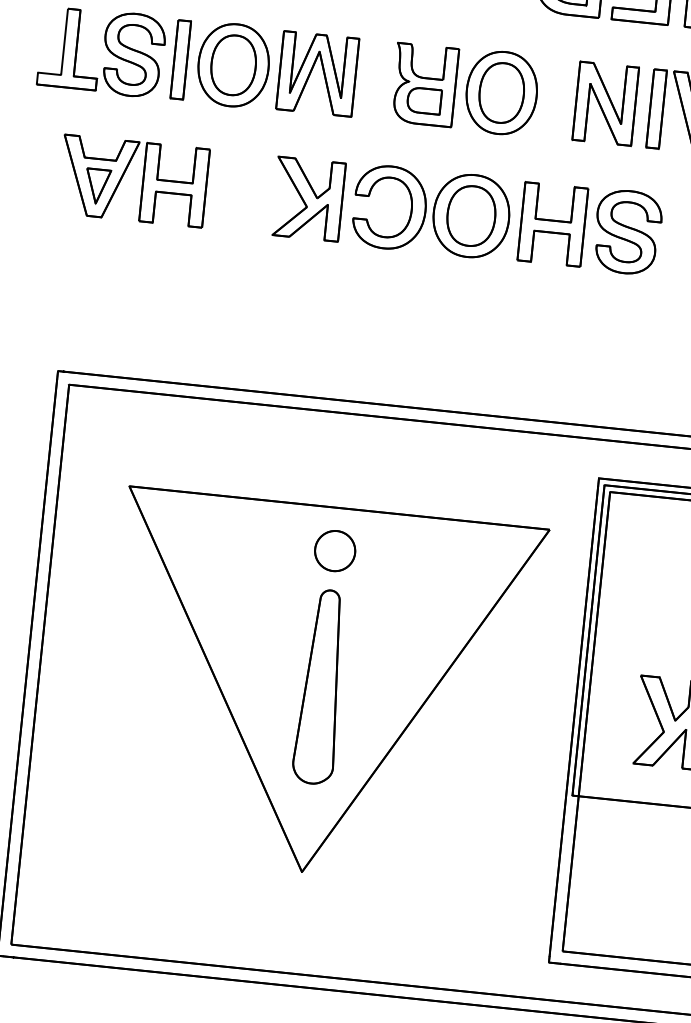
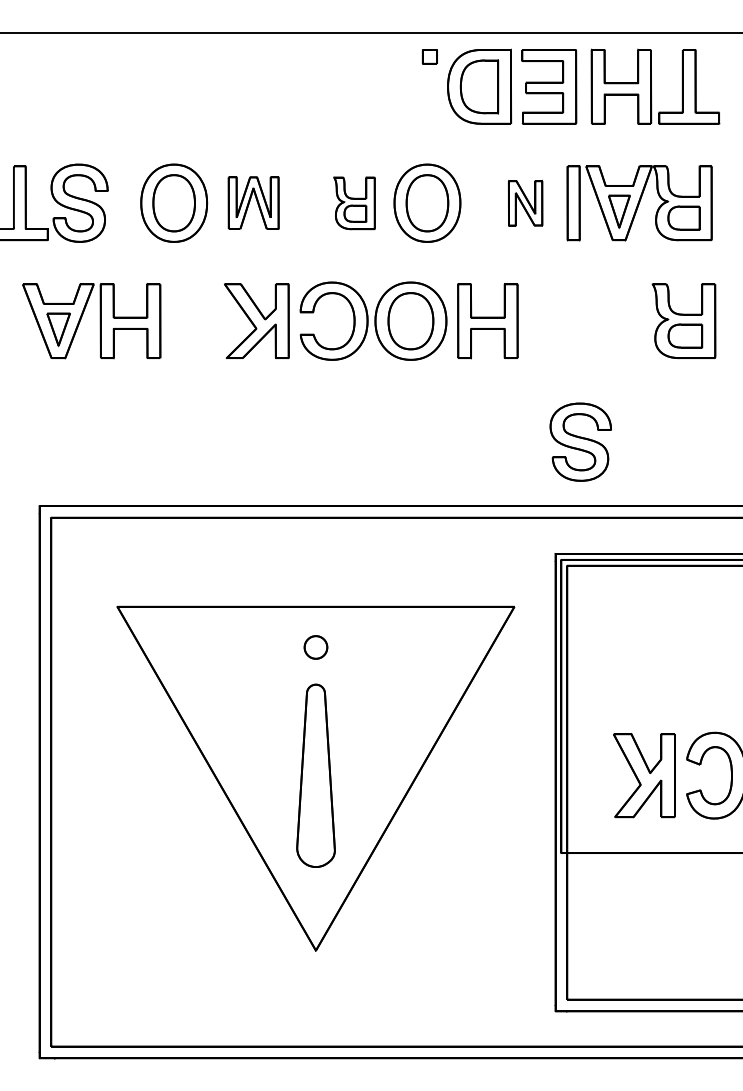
part: (181, 60) -> (124, 203), removed
part: (317, 73) -> (253, 202), size x0.7
part: (424, 85) -> (354, 203), size x0.7
part: (605, 103) -> (525, 203), size x0.6
part: (627, 231) -> (580, 441), moved
part: (334, 551) -> (315, 647), size x0.6

